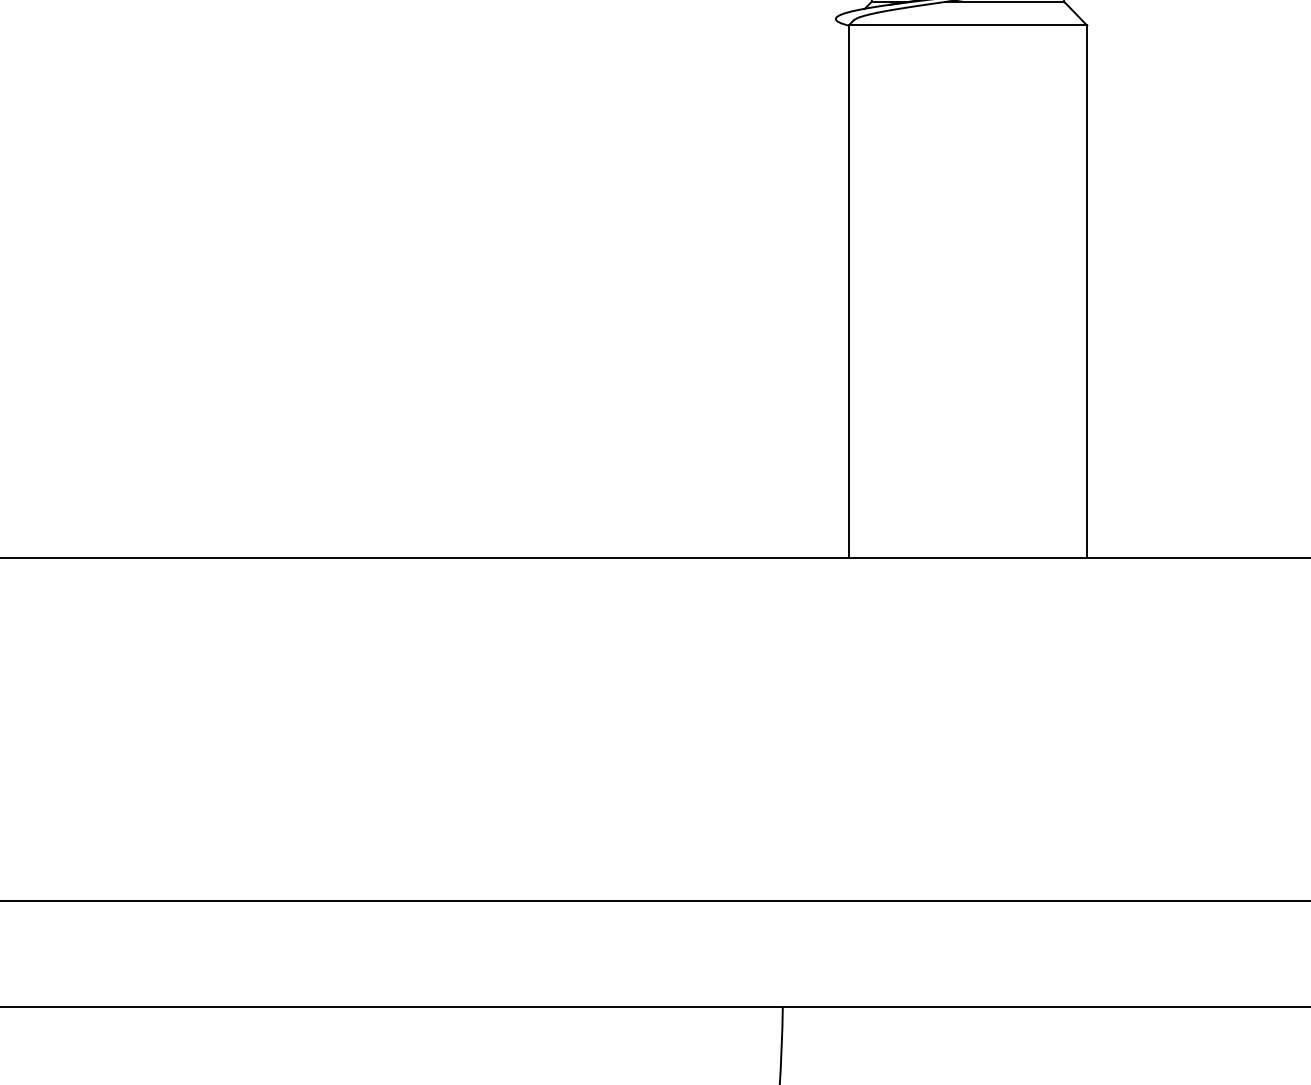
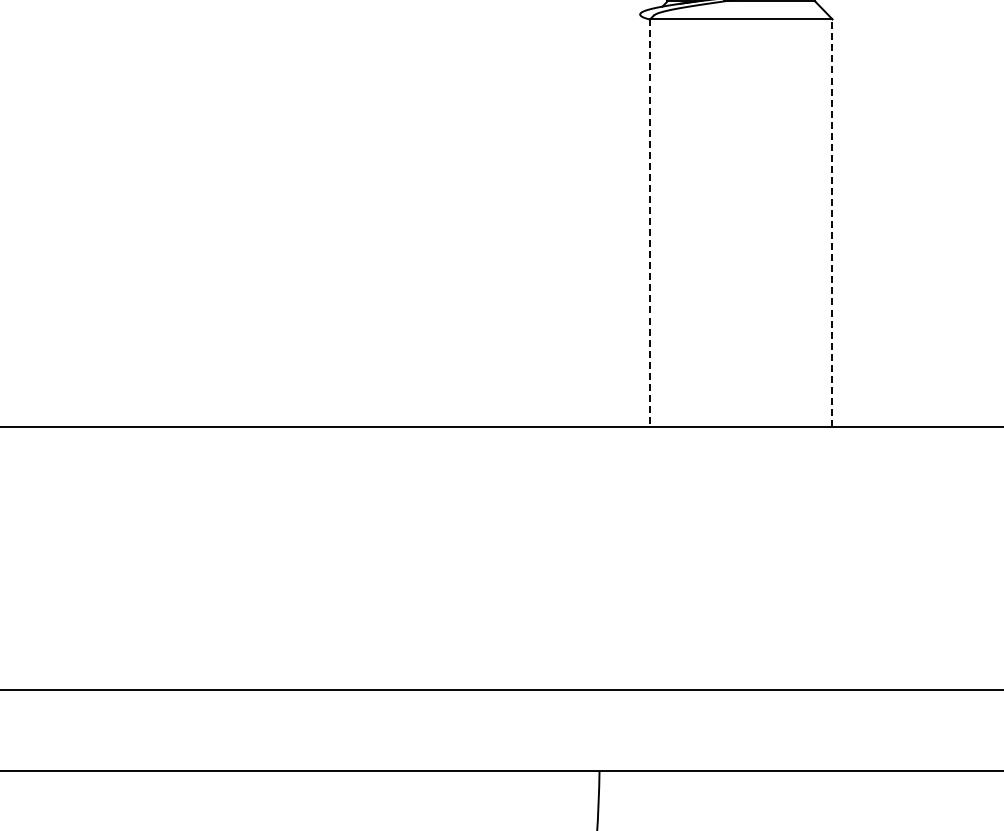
line: (849, 291) -> (650, 223), solid -> dashed
line: (1086, 291) -> (832, 223), solid -> dashed

